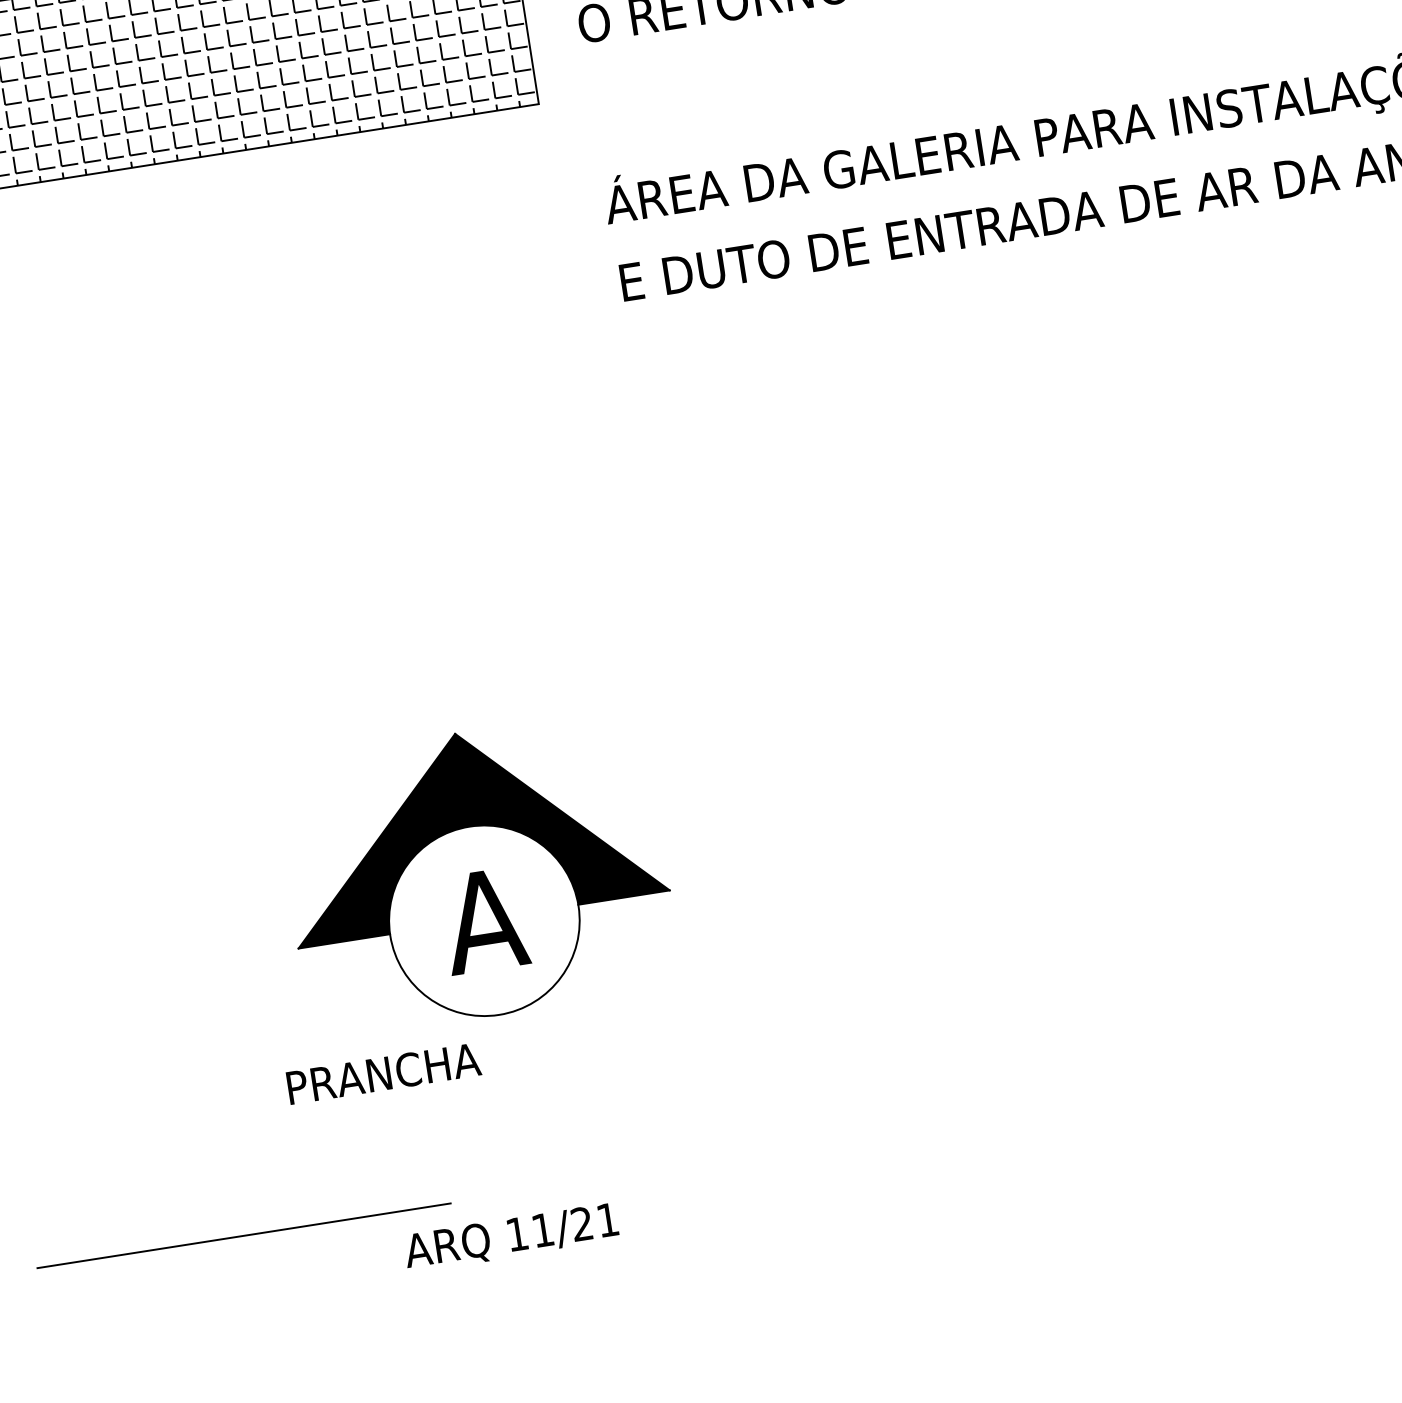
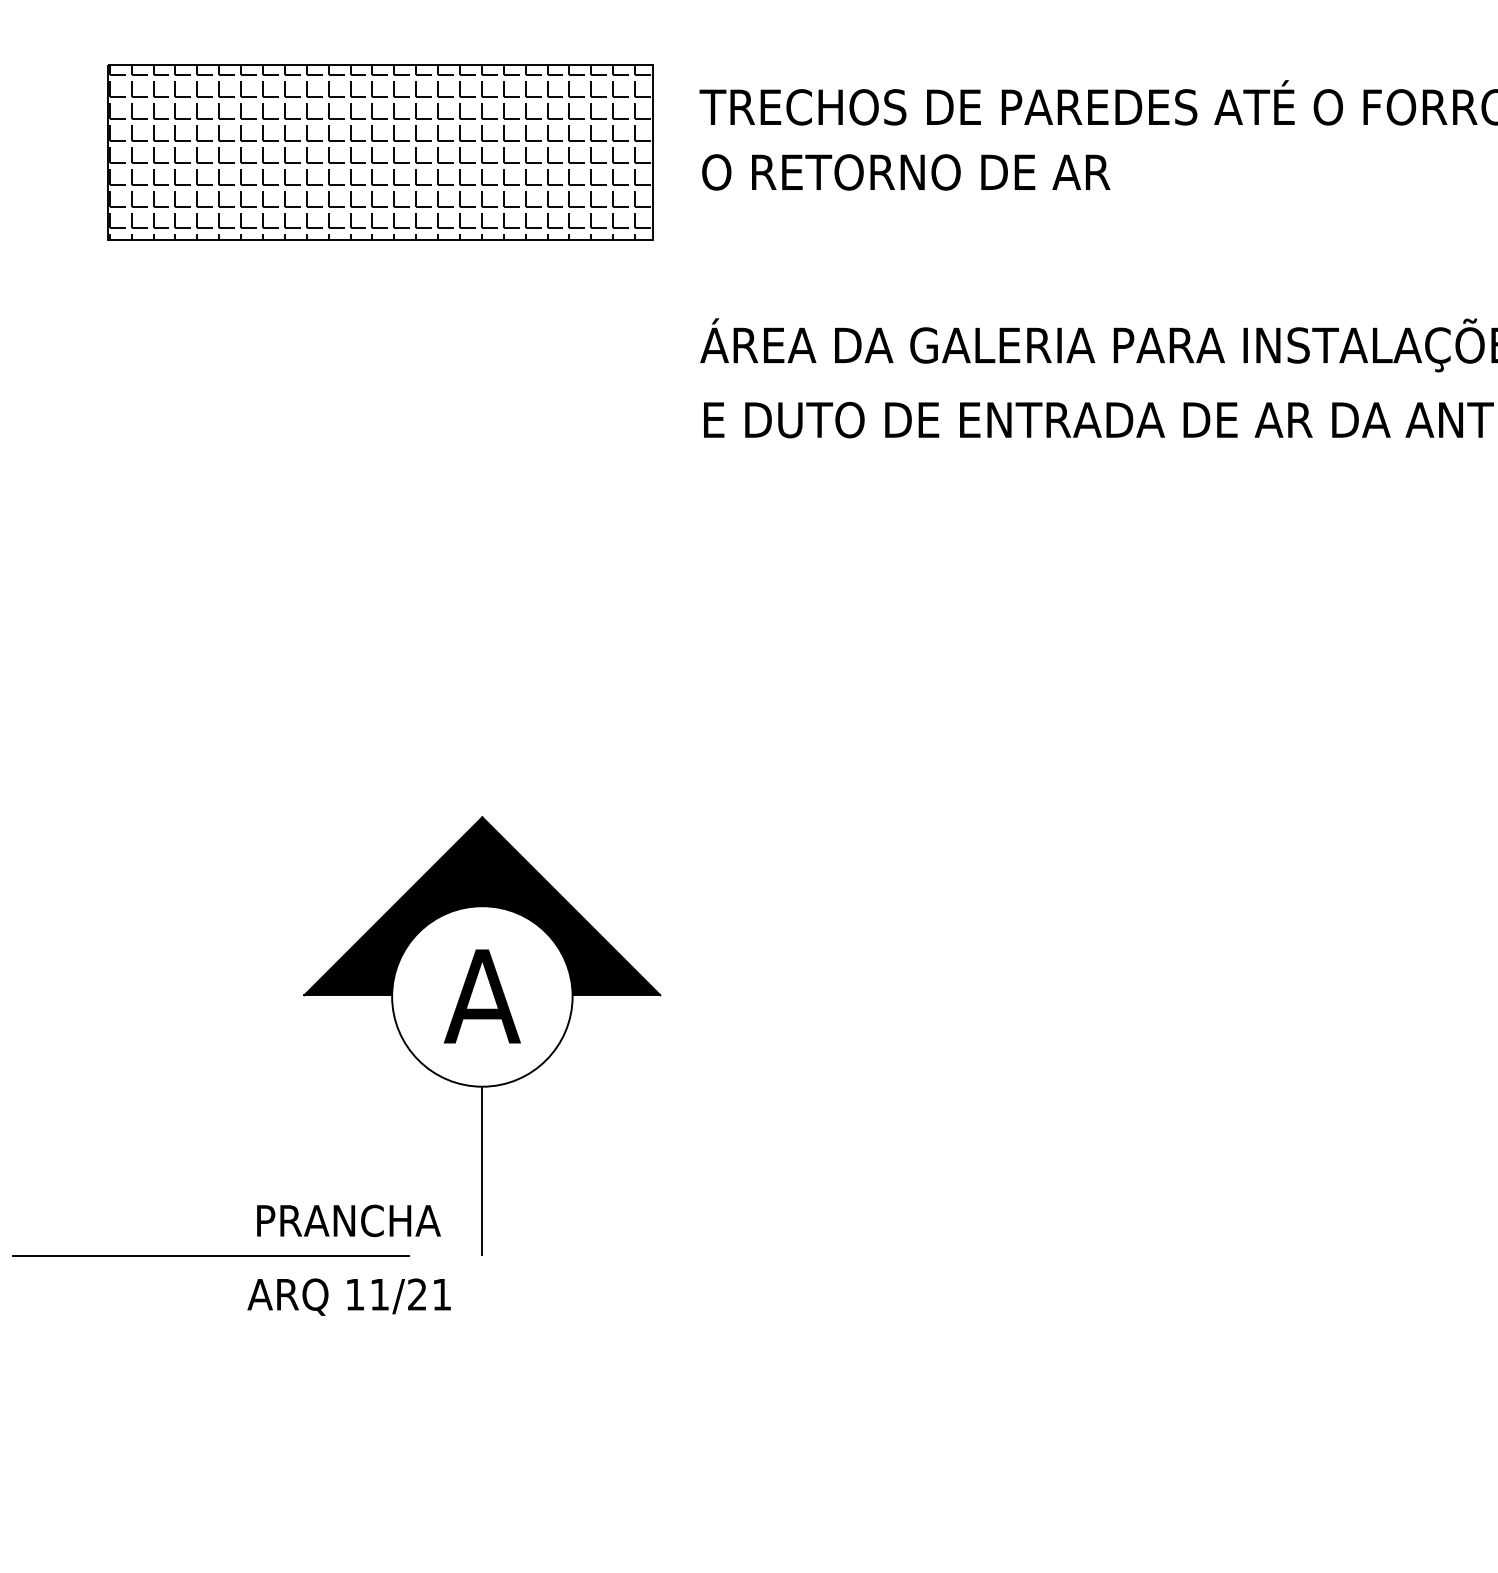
text: (383, 1073) -> (348, 1220), moved
line: (513, 1103) -> (482, 1171), added
text: (510, 1237) -> (348, 1296), moved

